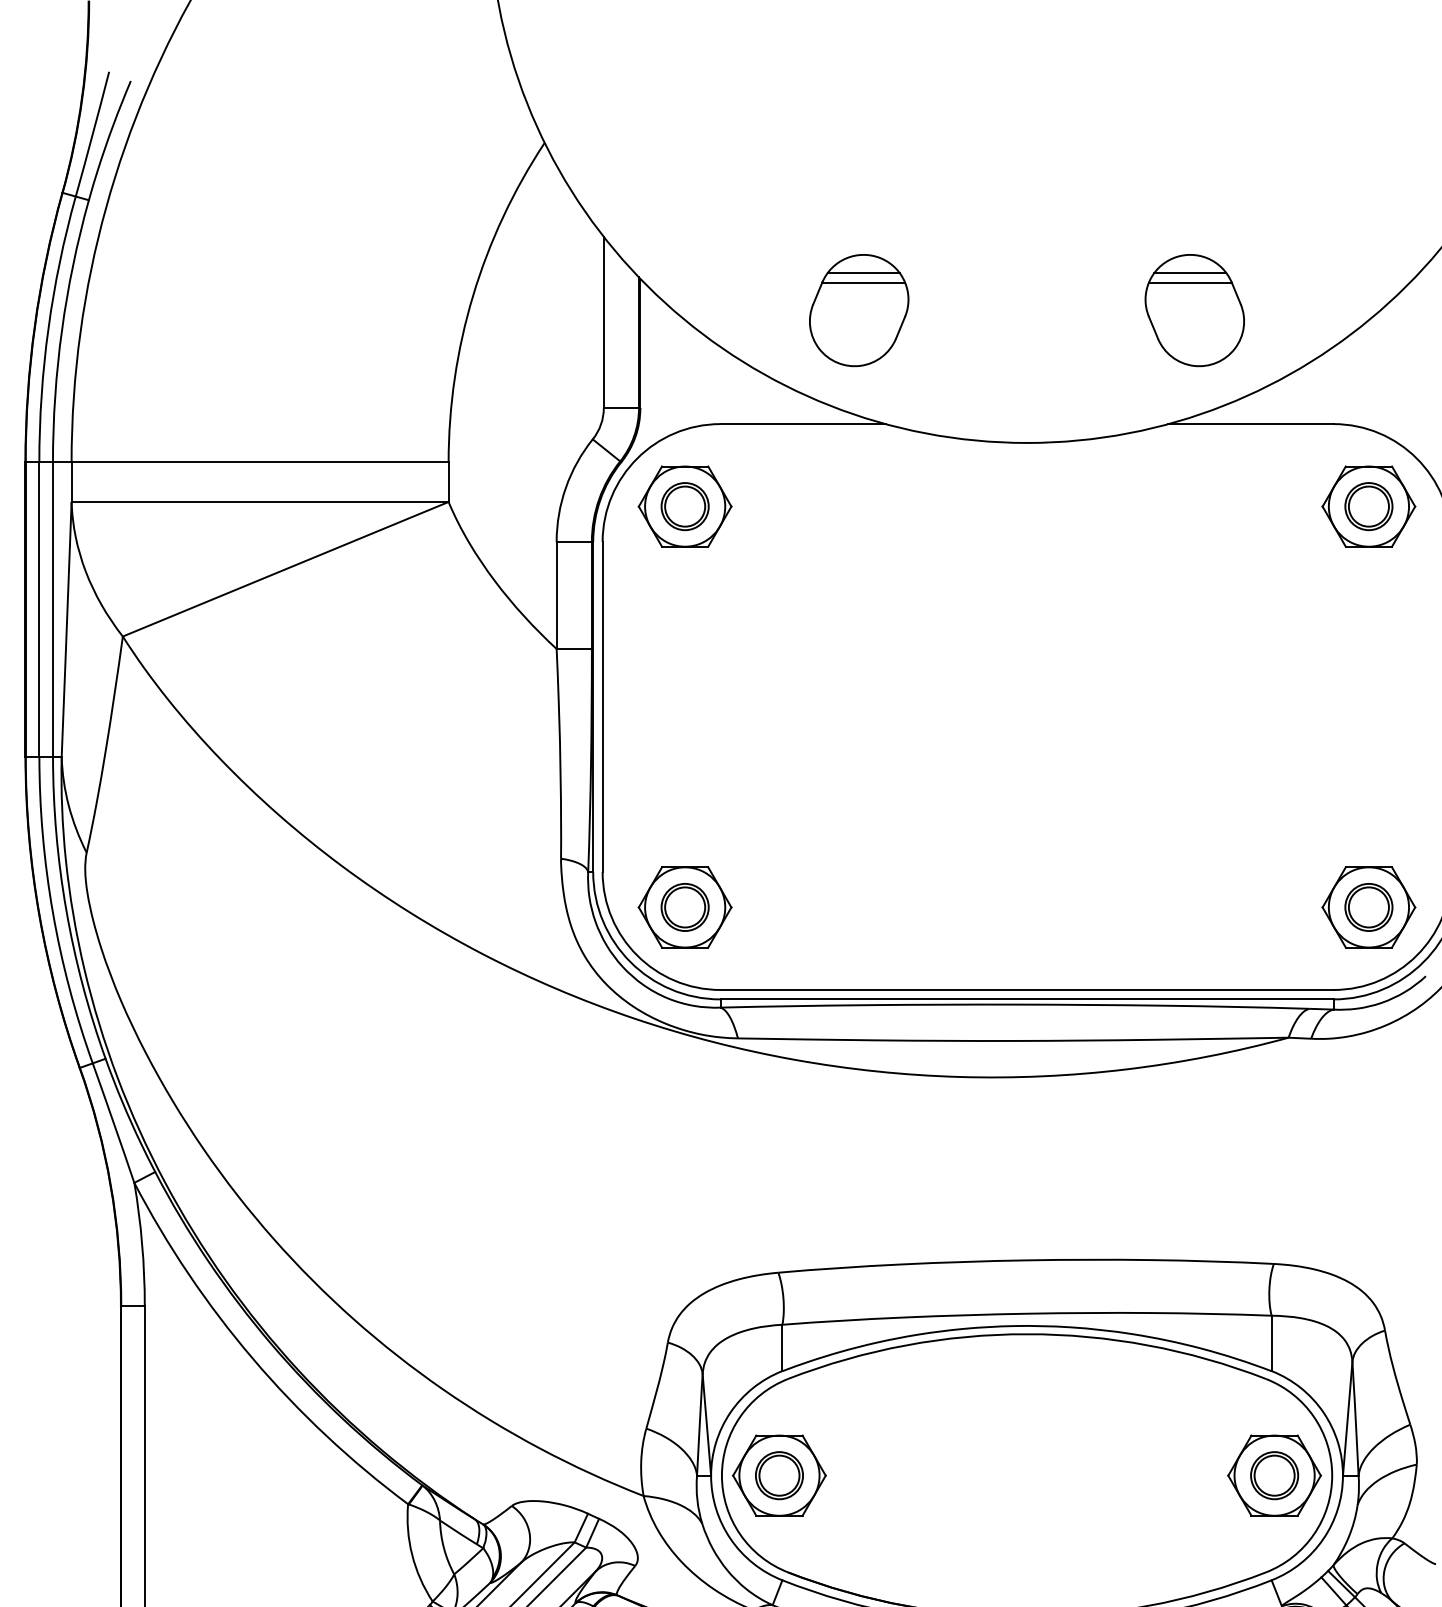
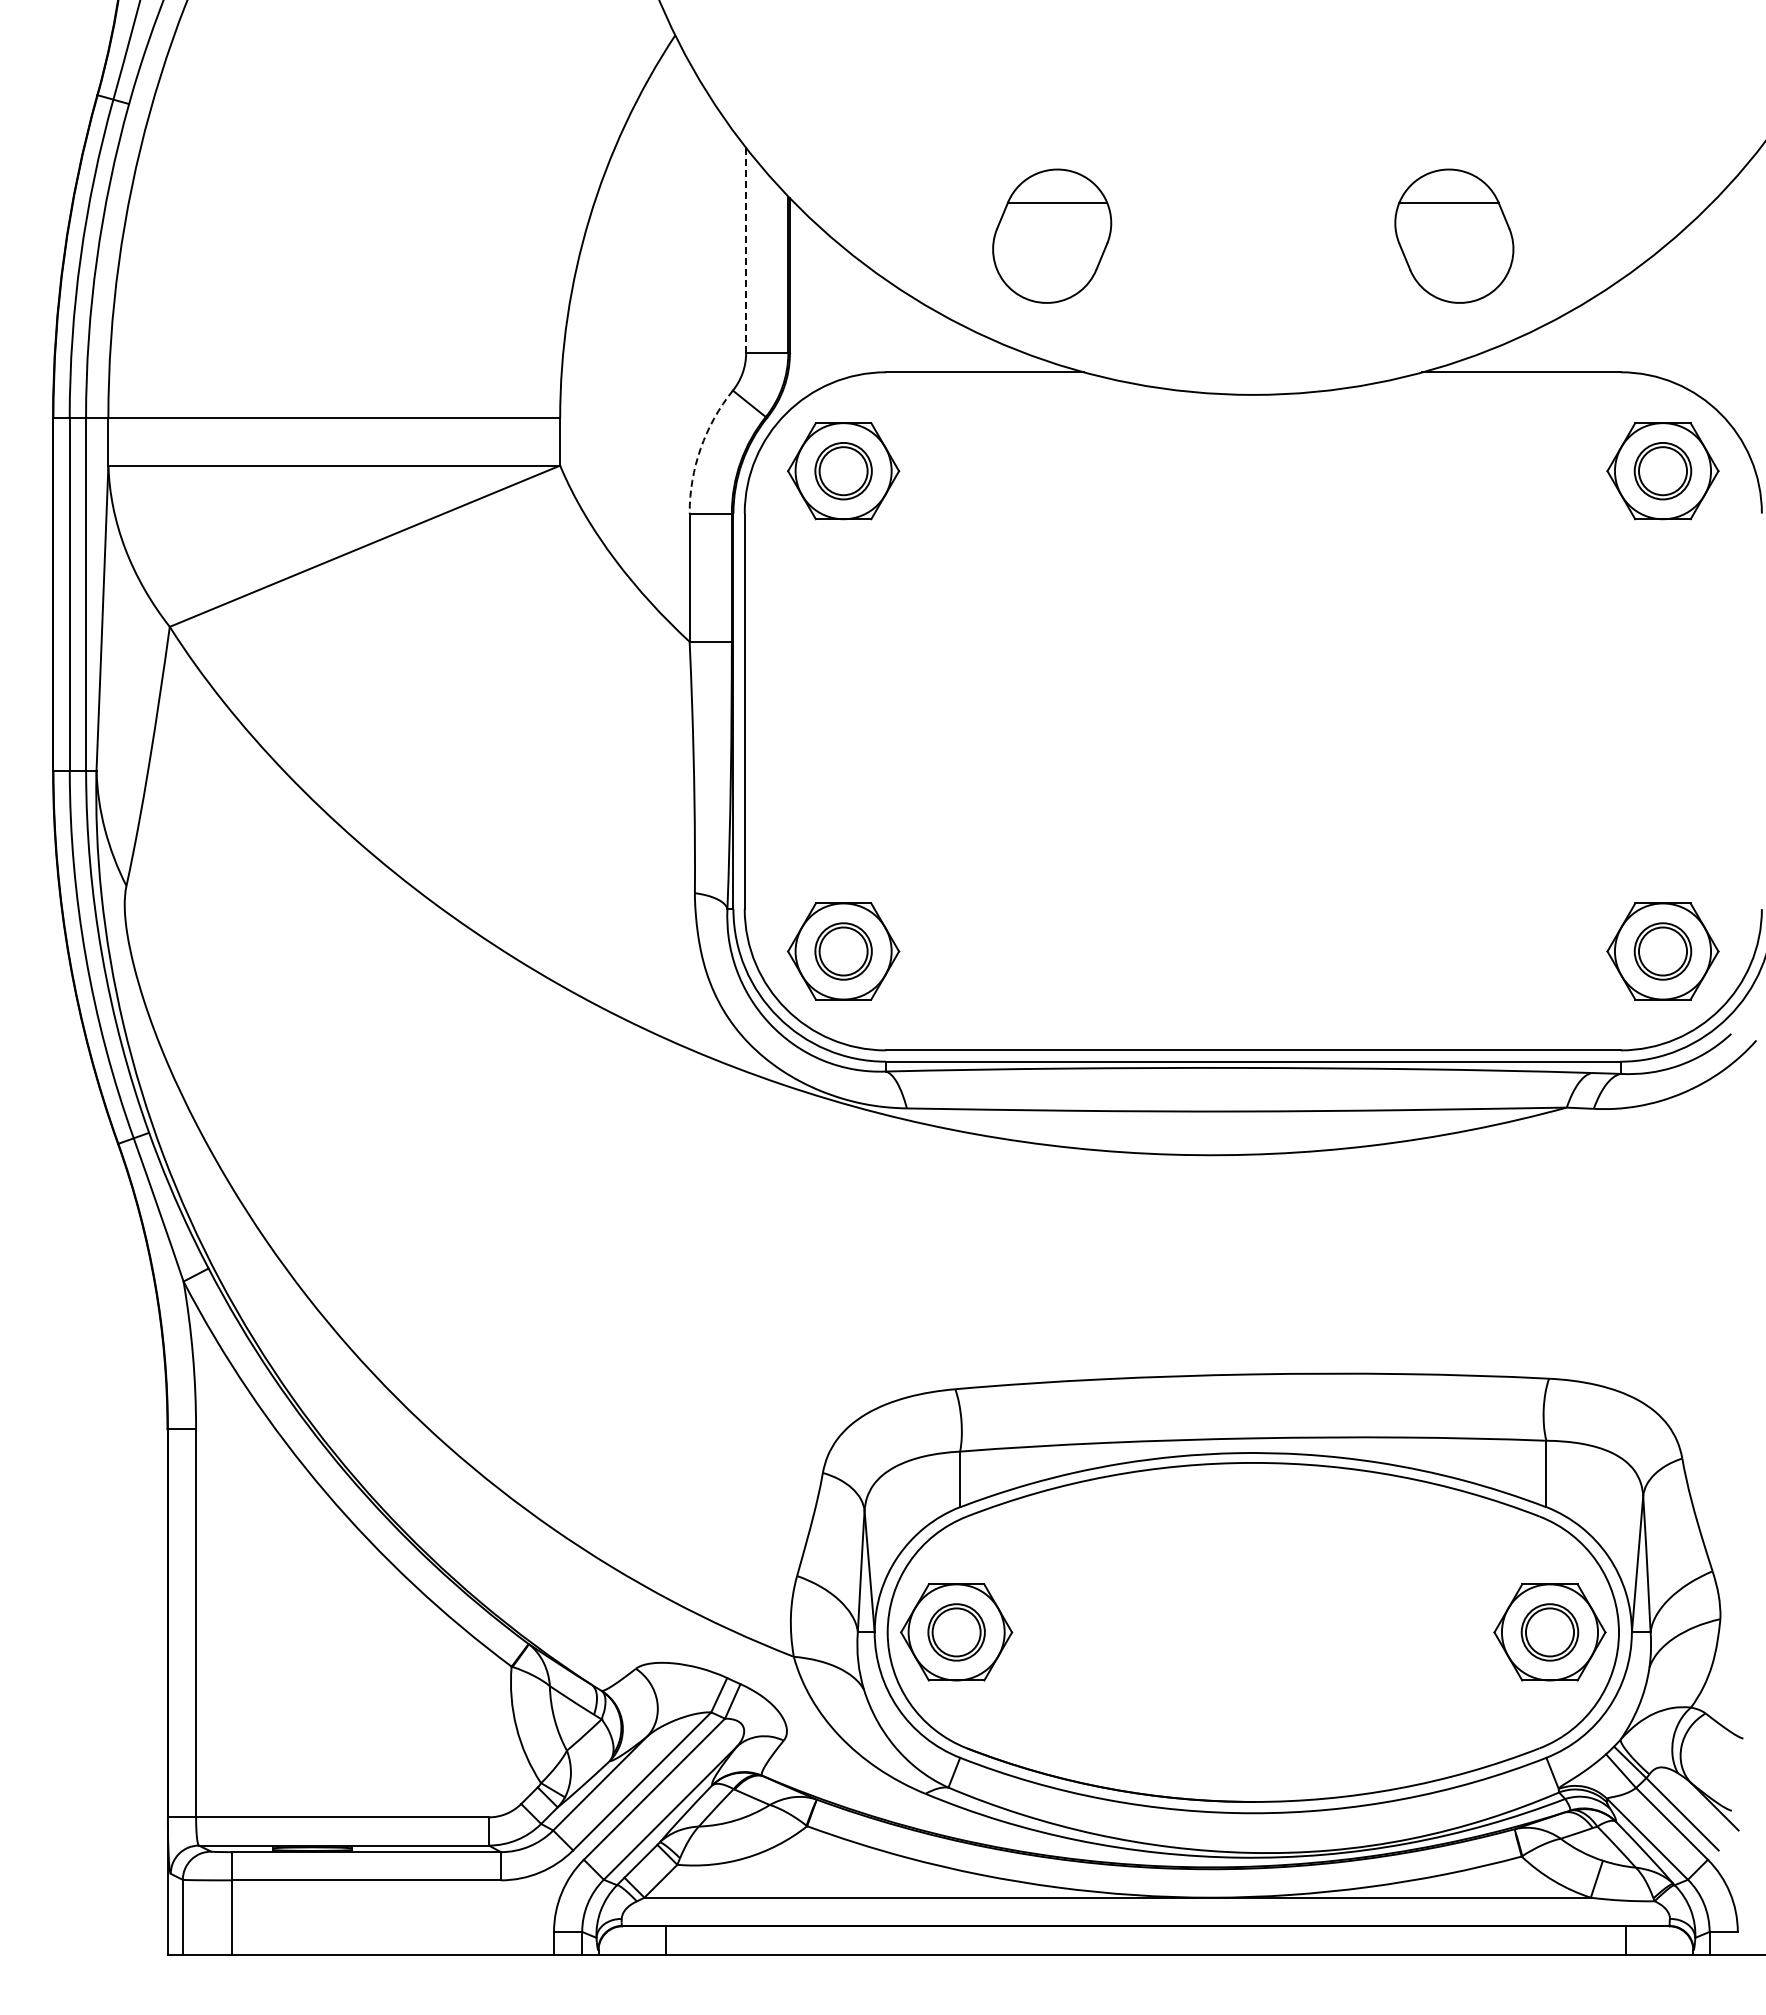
line: (863, 273) -> (1057, 191), removed
line: (1189, 273) -> (1448, 191), removed
line: (604, 322) -> (746, 250), solid -> dashed
arc: (565, 487) -> (700, 448), solid -> dashed

